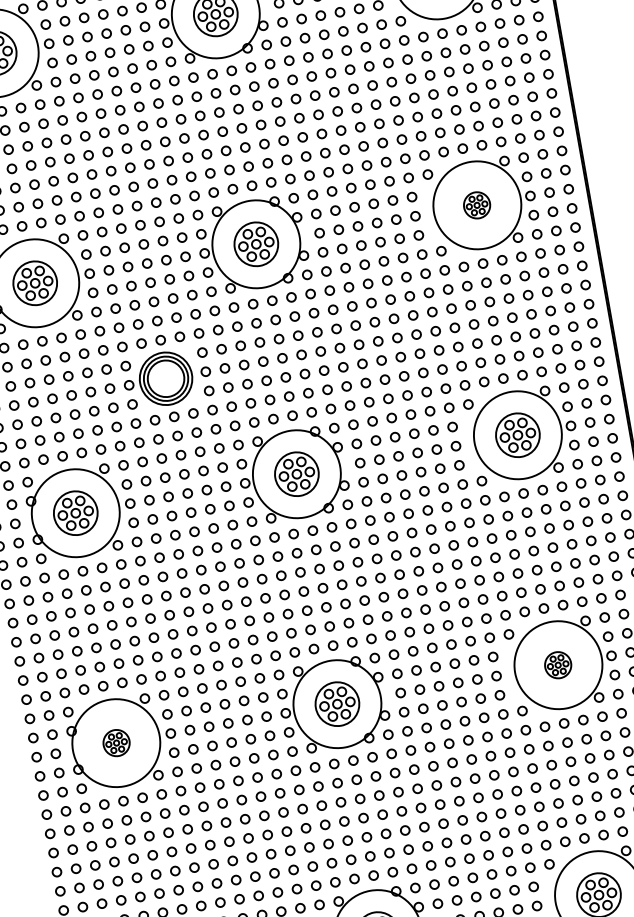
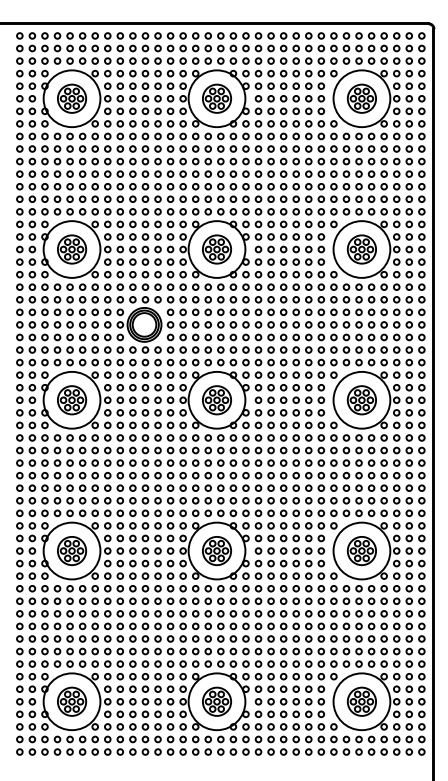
part: (476, 205) -> (361, 249), size x1.67
part: (557, 664) -> (361, 550), size x1.67
part: (116, 742) -> (72, 550), size x1.67

